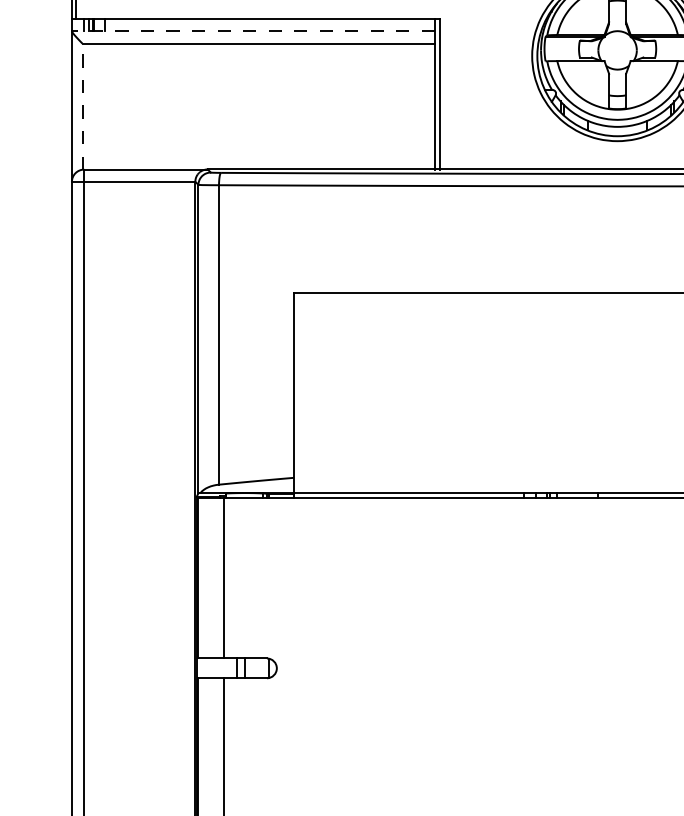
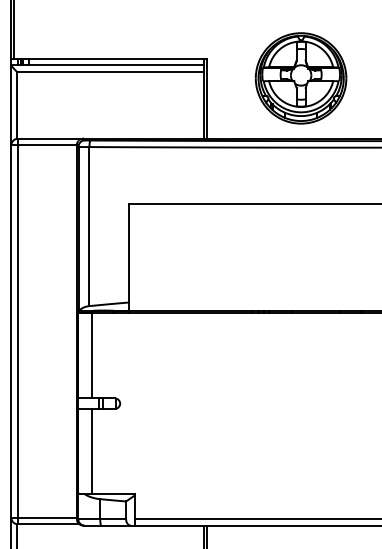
line: (252, 31) -> (107, 65), dashed -> solid
line: (81, 105) -> (16, 104), dashed -> solid

